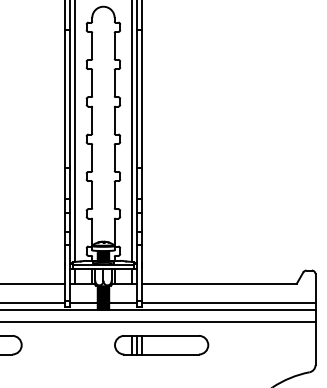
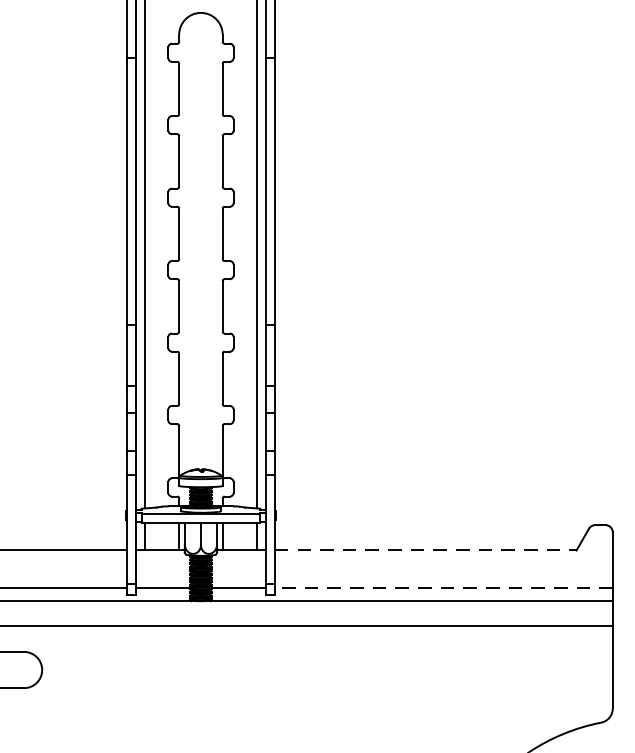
line: (219, 283) -> (426, 550), solid -> dashed
line: (228, 302) -> (443, 587), solid -> dashed
part: (161, 345) -> (313, 670), removed

